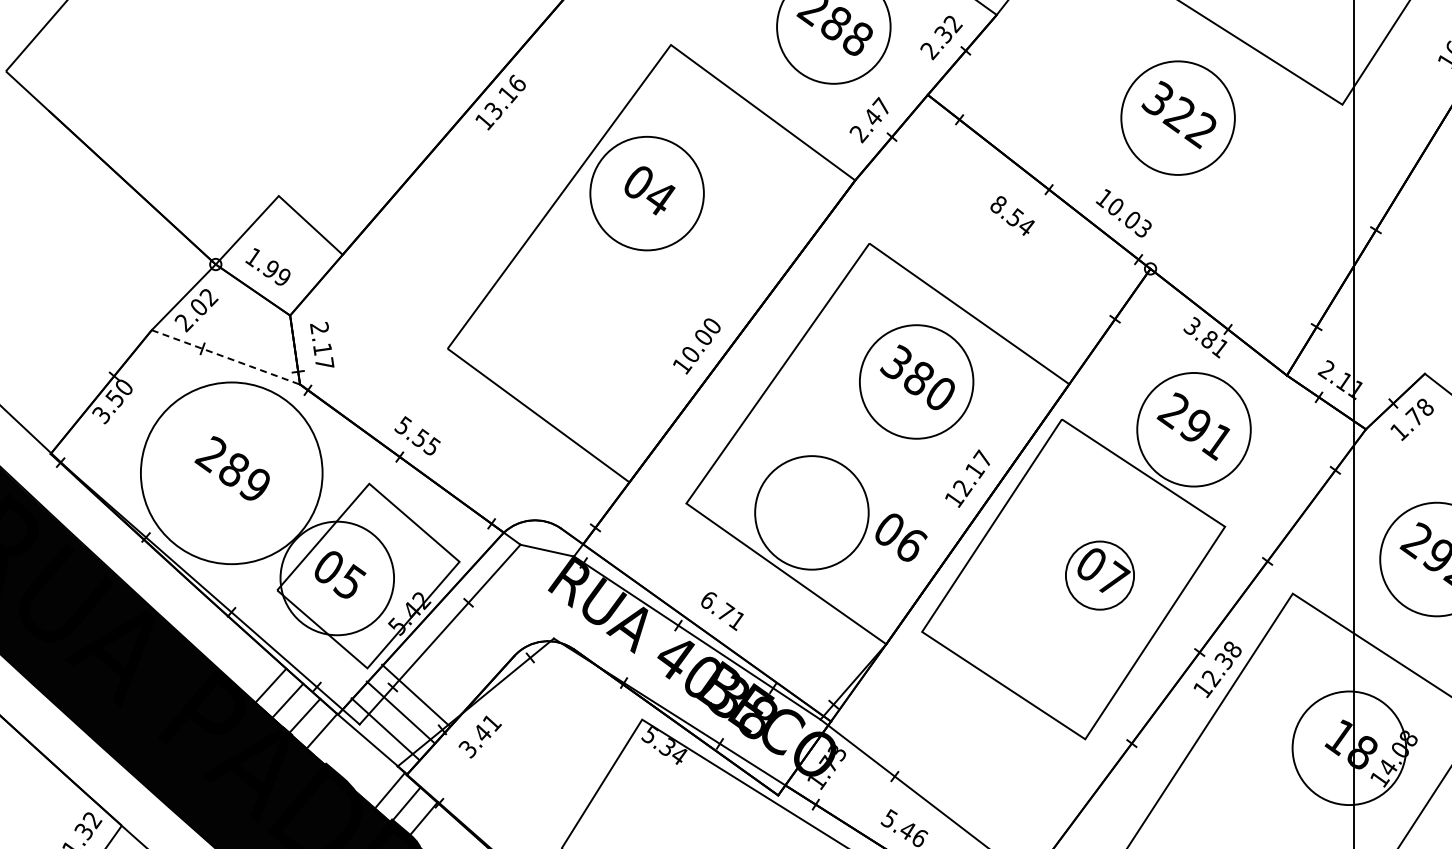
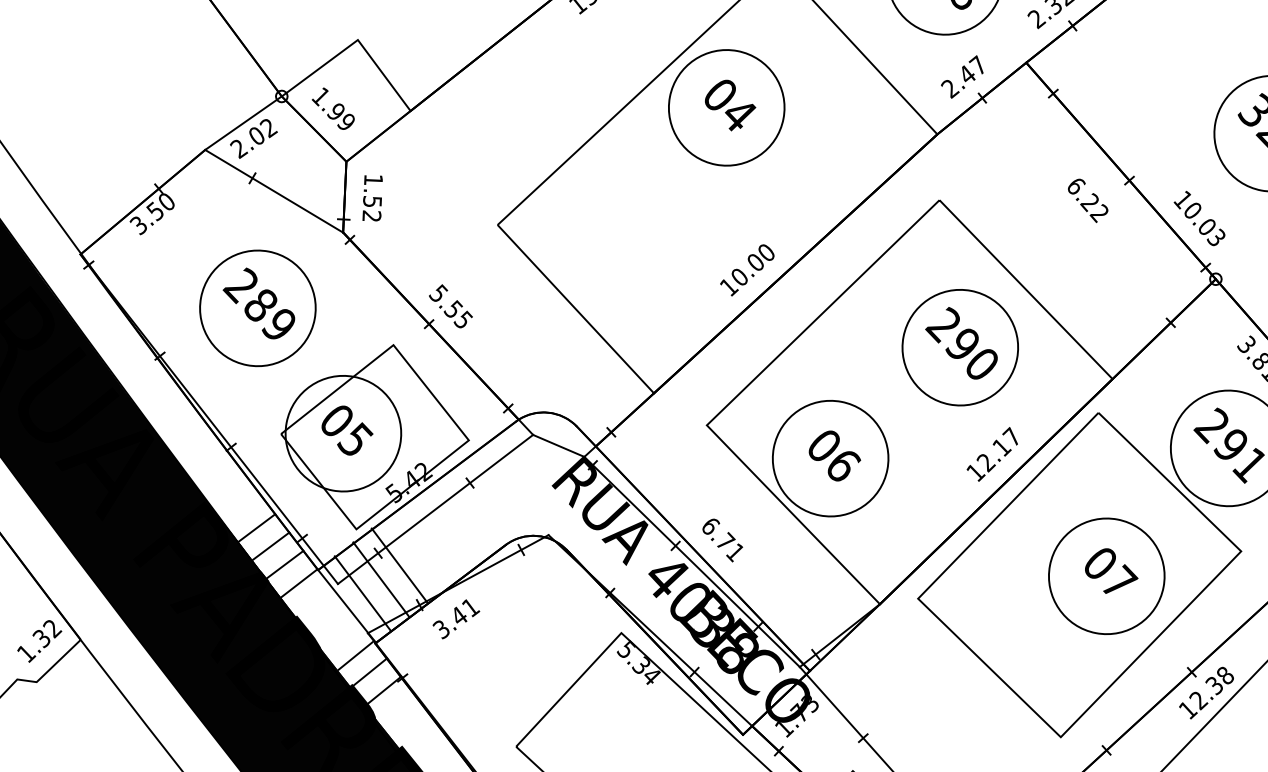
text: (1012, 216) -> (1087, 200), 8.54 -> 6.22
text: (322, 345) -> (373, 197), 2.17 -> 1.52
line: (225, 357) -> (273, 191), dashed -> solid
text: (906, 369) -> (952, 333), 380 -> 290
circle: (231, 473) -> (257, 308), size x0.62
text: (901, 537) -> (834, 455), moved
circle: (1099, 575) -> (1106, 576), size x1.67

